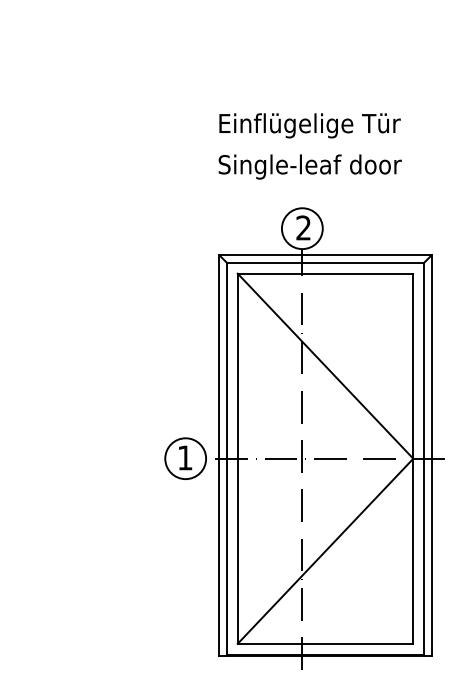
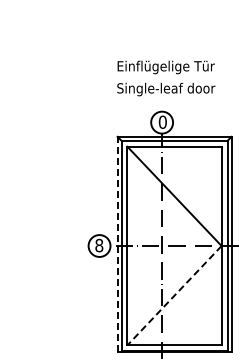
text: (303, 226) -> (162, 121), 2 -> 0
line: (219, 455) -> (117, 244), solid -> dashed
text: (185, 457) -> (99, 245), 1 -> 8
line: (325, 552) -> (174, 296), solid -> dashed

